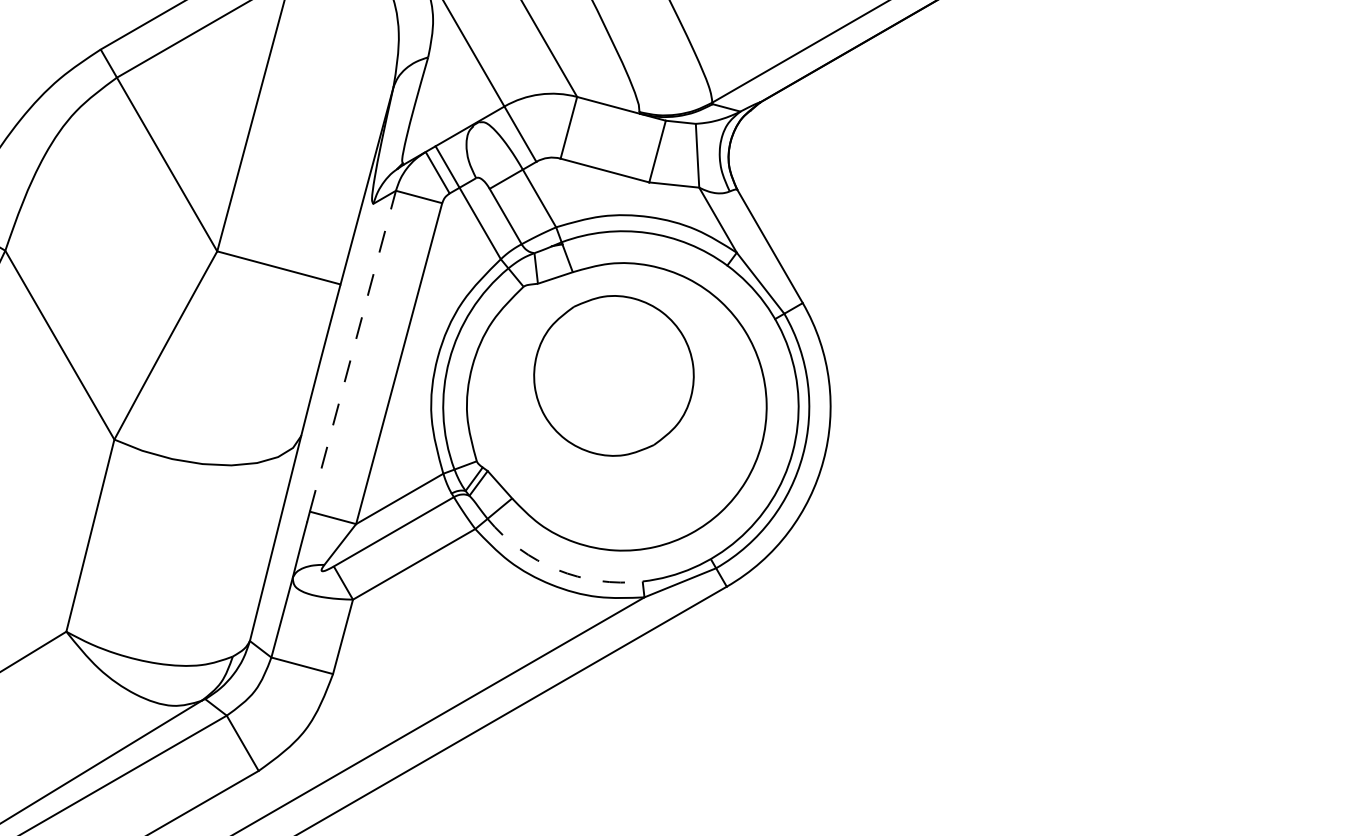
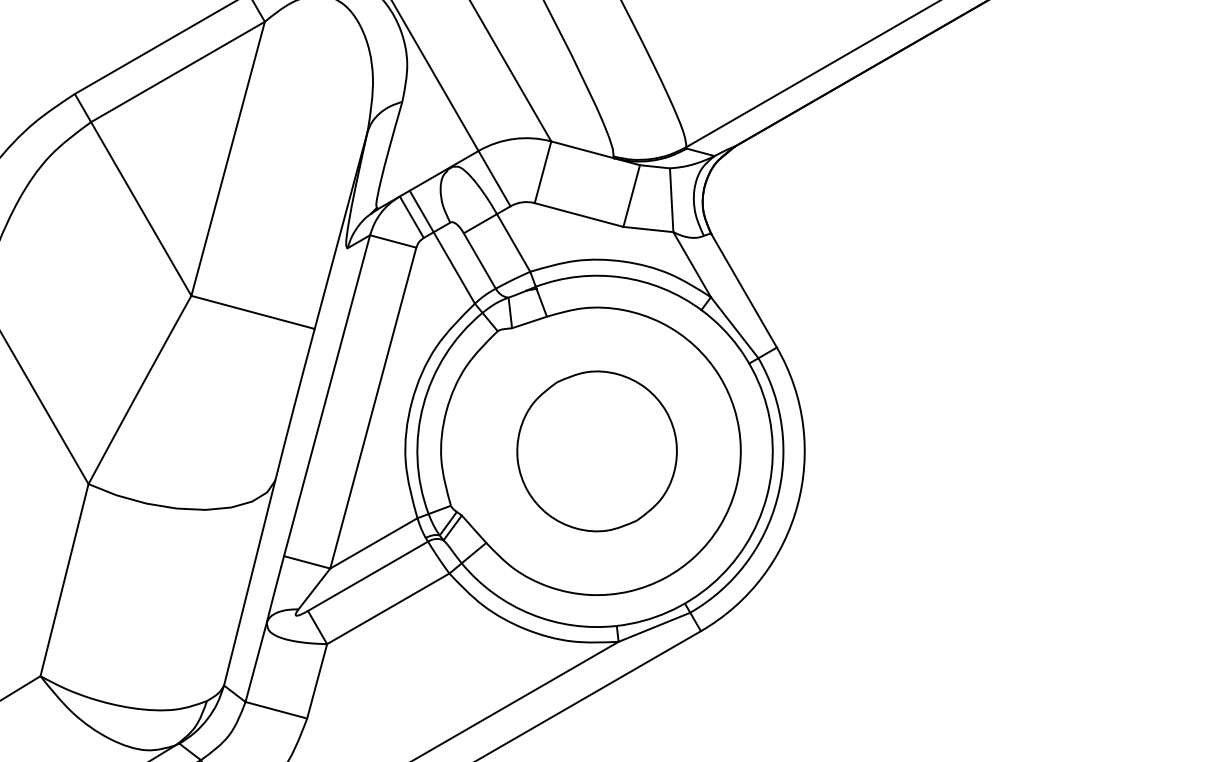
line: (353, 350) -> (327, 394), dashed -> solid
part: (613, 375) -> (596, 450), moved
arc: (557, 569) -> (531, 613), dashed -> solid

